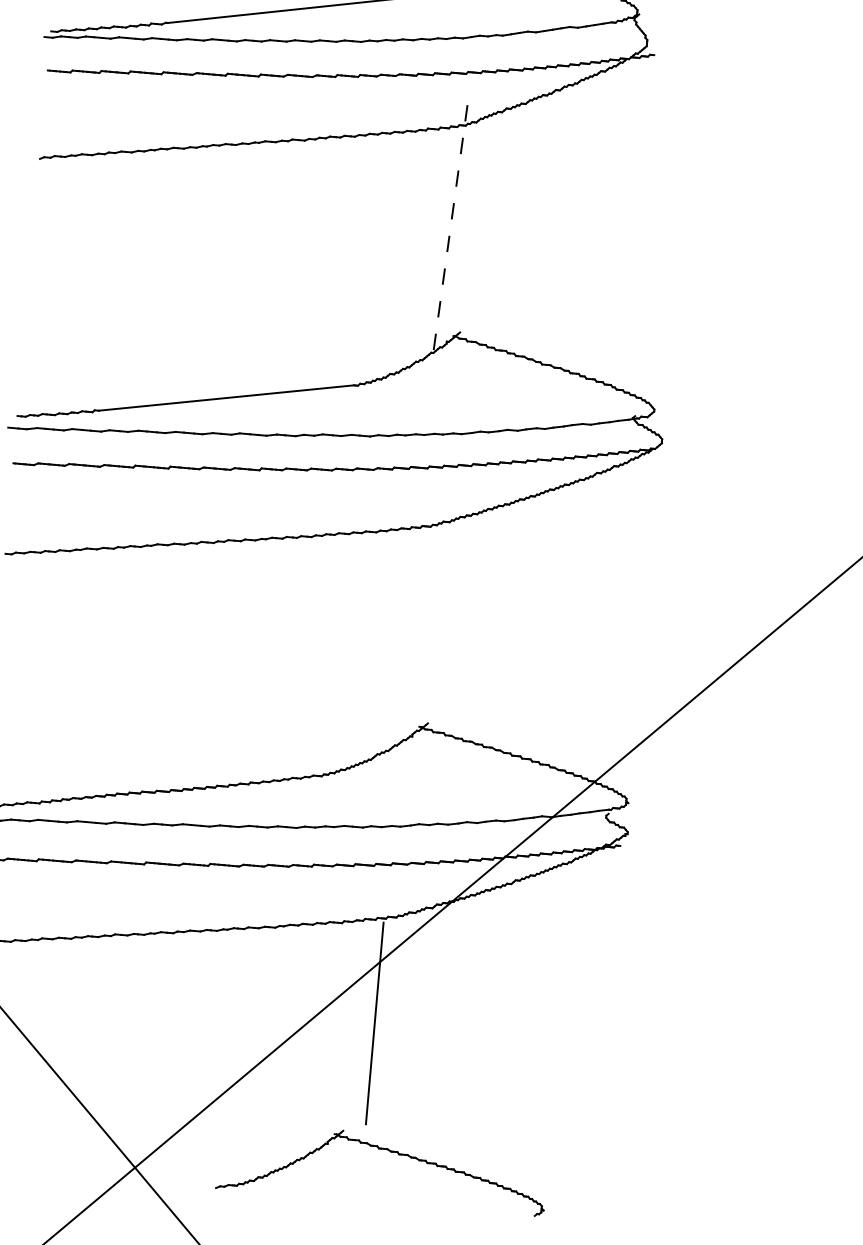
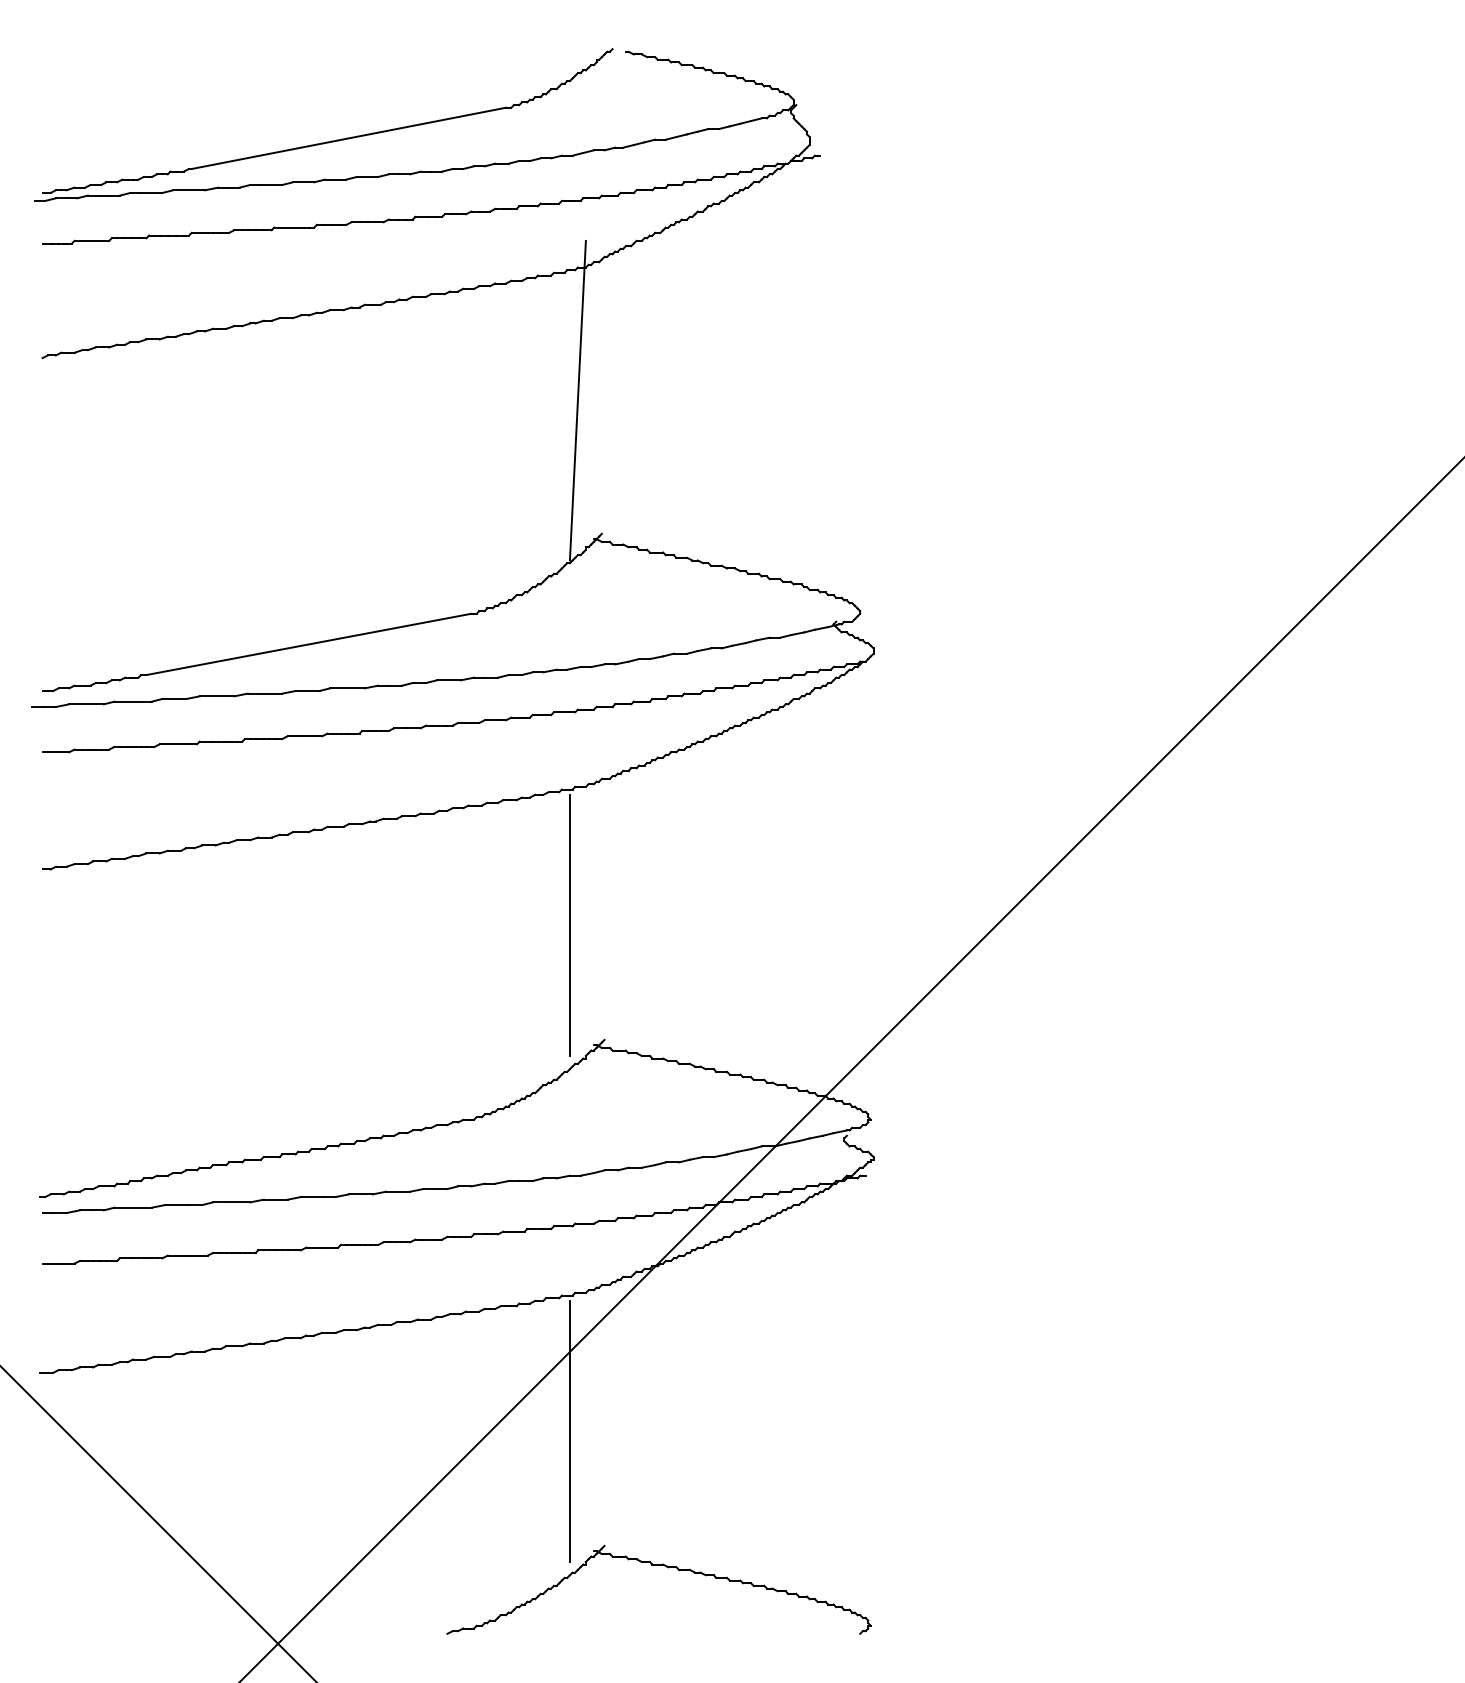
line: (450, 227) -> (577, 400), dashed -> solid
line: (408, 631) -> (569, 924), added
part: (391, 1152) -> (668, 1568), moved

